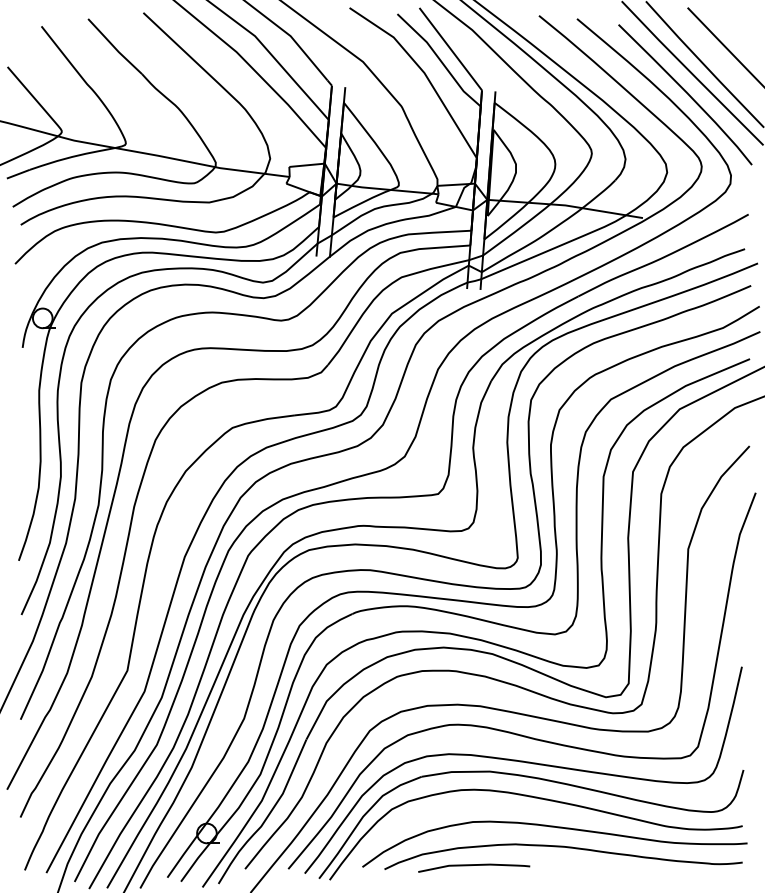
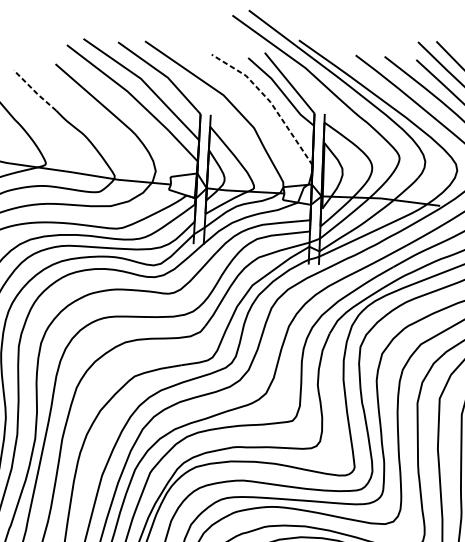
line: (114, 46) -> (34, 90), solid -> dashed
line: (423, 72) -> (269, 101), solid -> dashed

